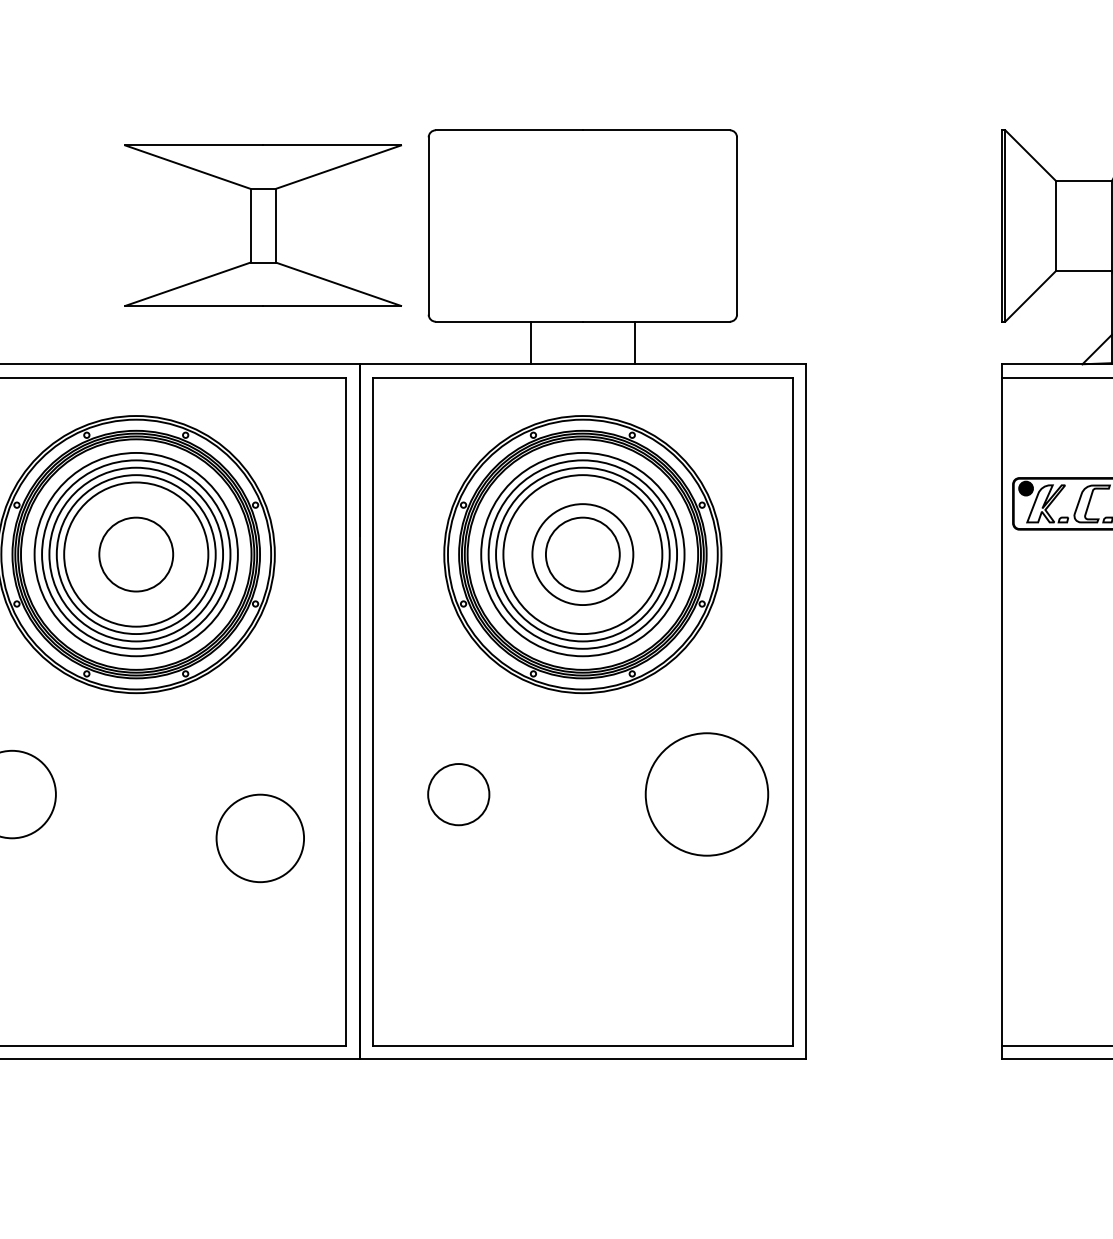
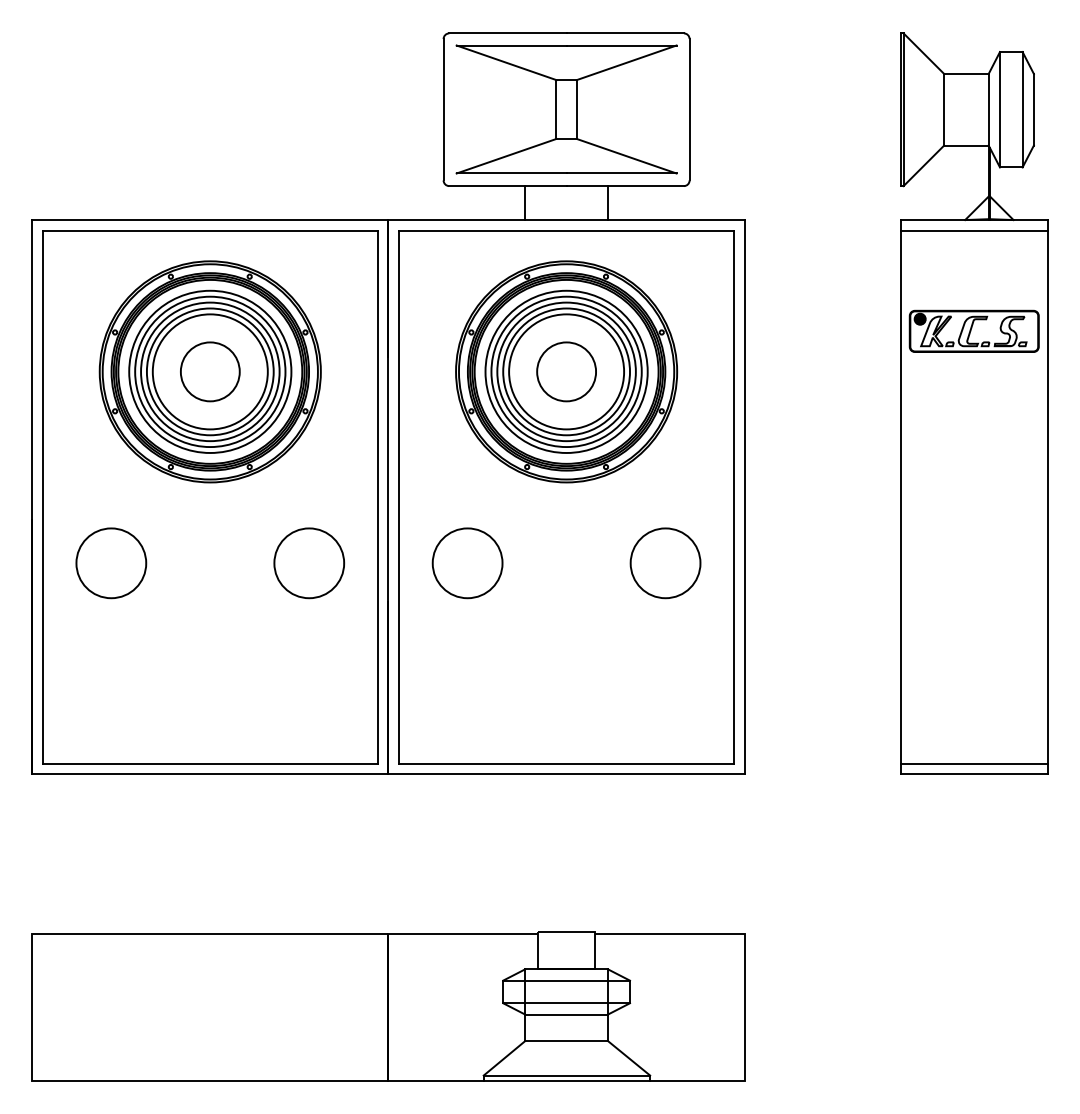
part: (263, 225) -> (566, 109), moved
circle: (582, 554) -> (566, 371), size x1.43
circle: (458, 794) -> (467, 563), size x1.43
circle: (706, 794) -> (665, 563), size x0.71
circle: (260, 838) -> (309, 563), moved

